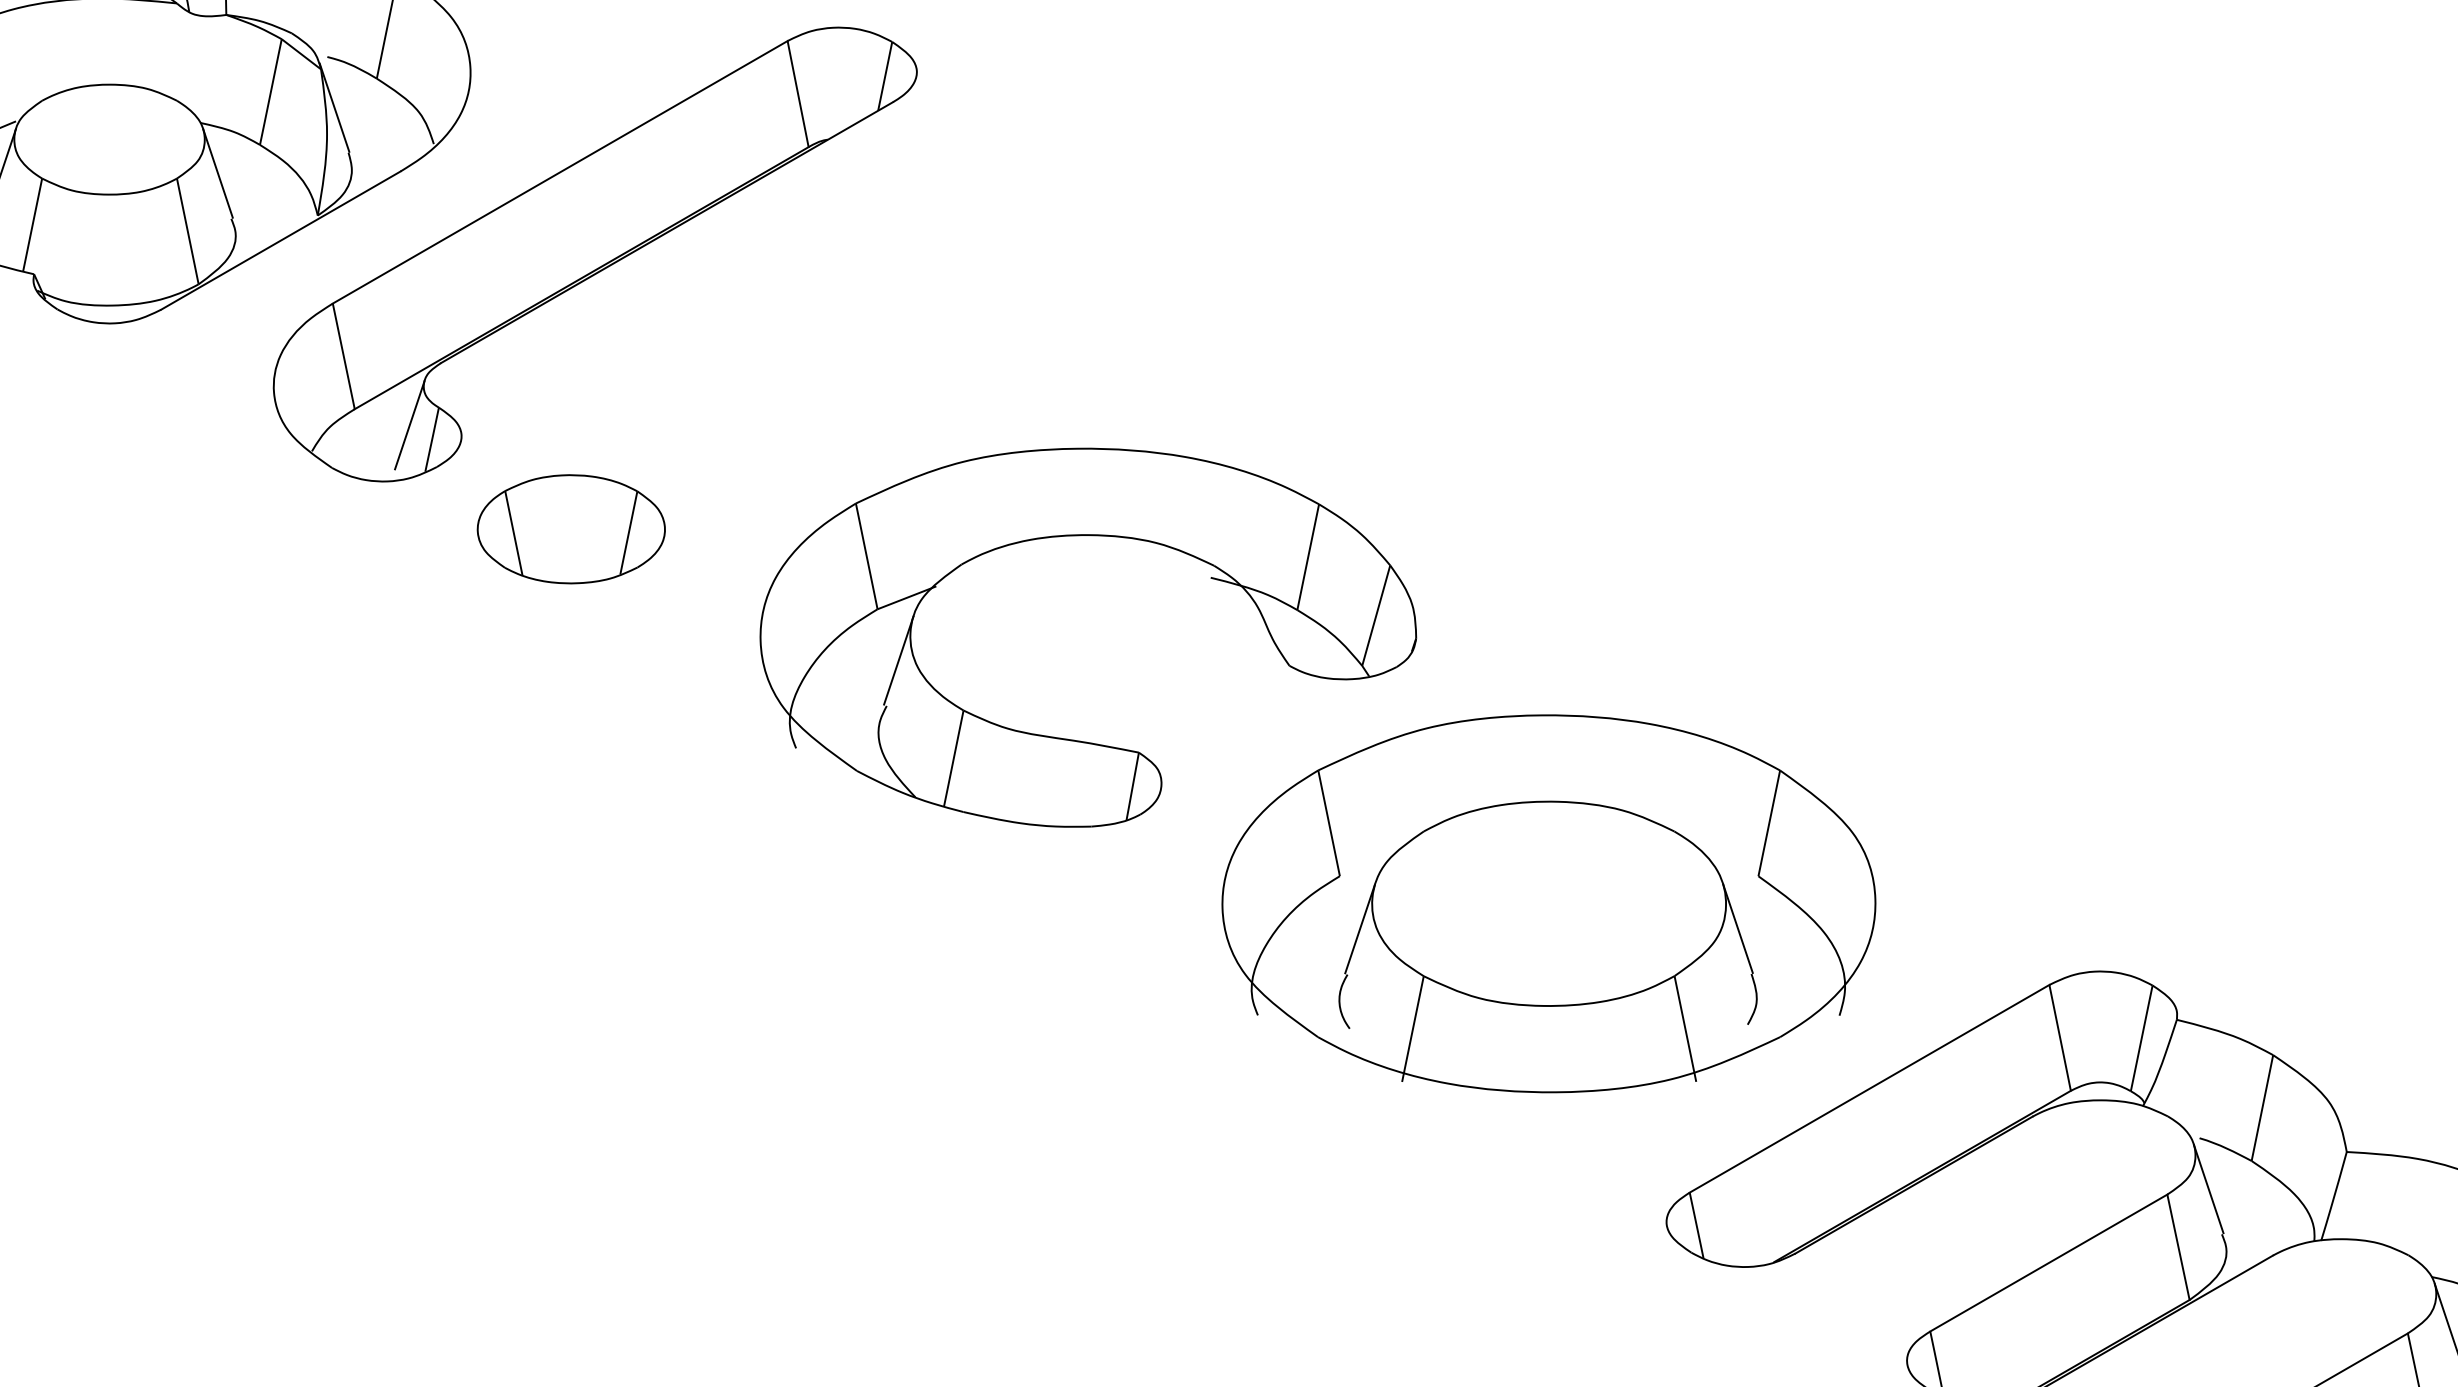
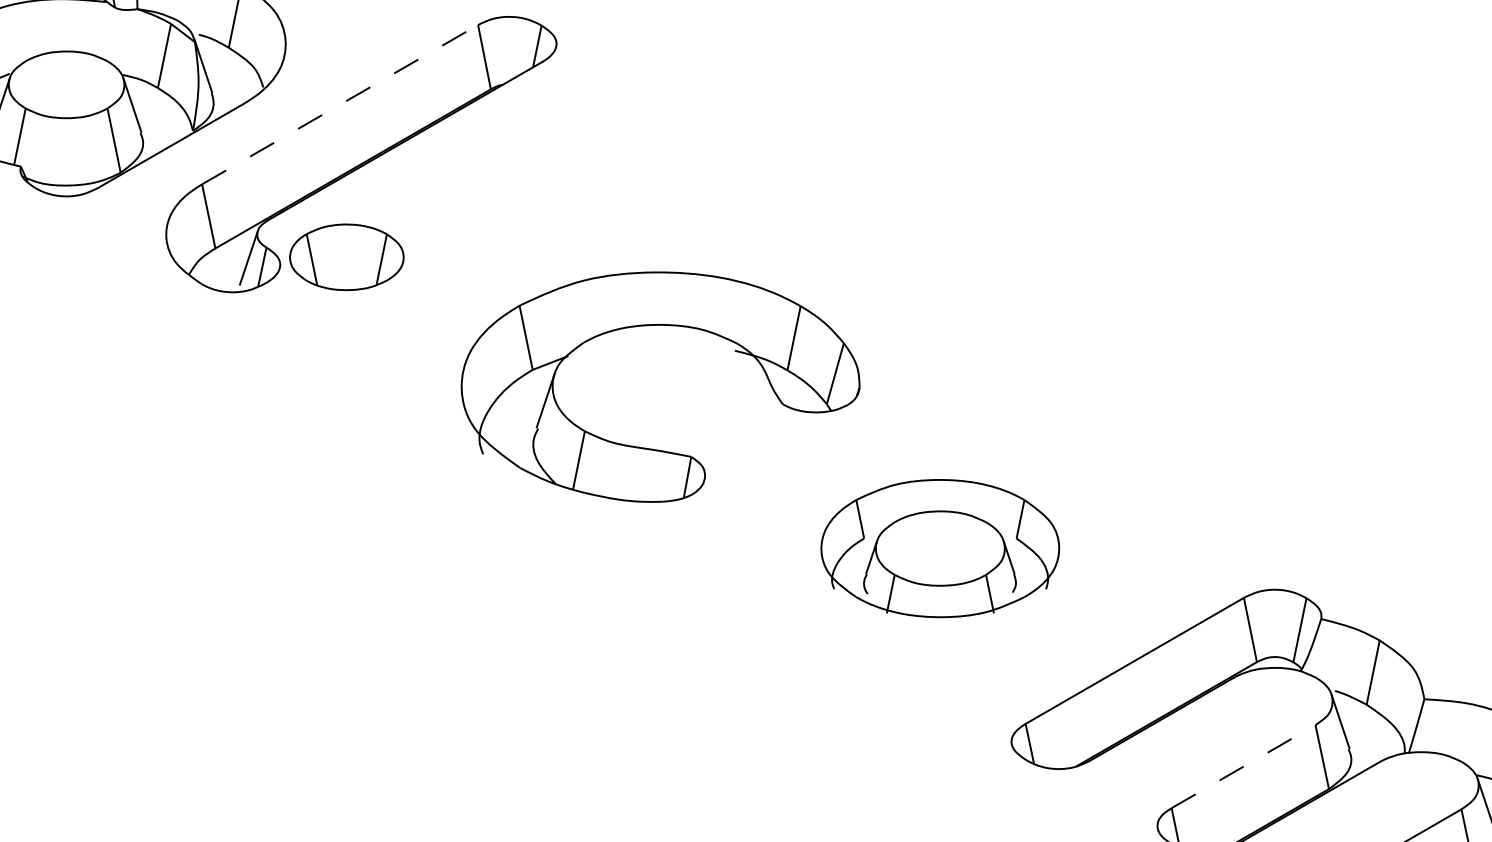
line: (560, 172) -> (340, 104), solid -> dashed
part: (570, 529) -> (346, 257), moved
part: (1549, 903) -> (940, 548), size x0.6
line: (2048, 1262) -> (1243, 766), solid -> dashed

